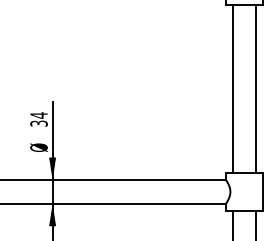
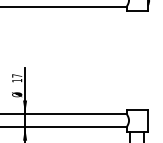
line: (232, 89) -> (130, 60), removed
line: (255, 89) -> (143, 60), removed
text: (39, 119) -> (17, 78), 34 -> 17

